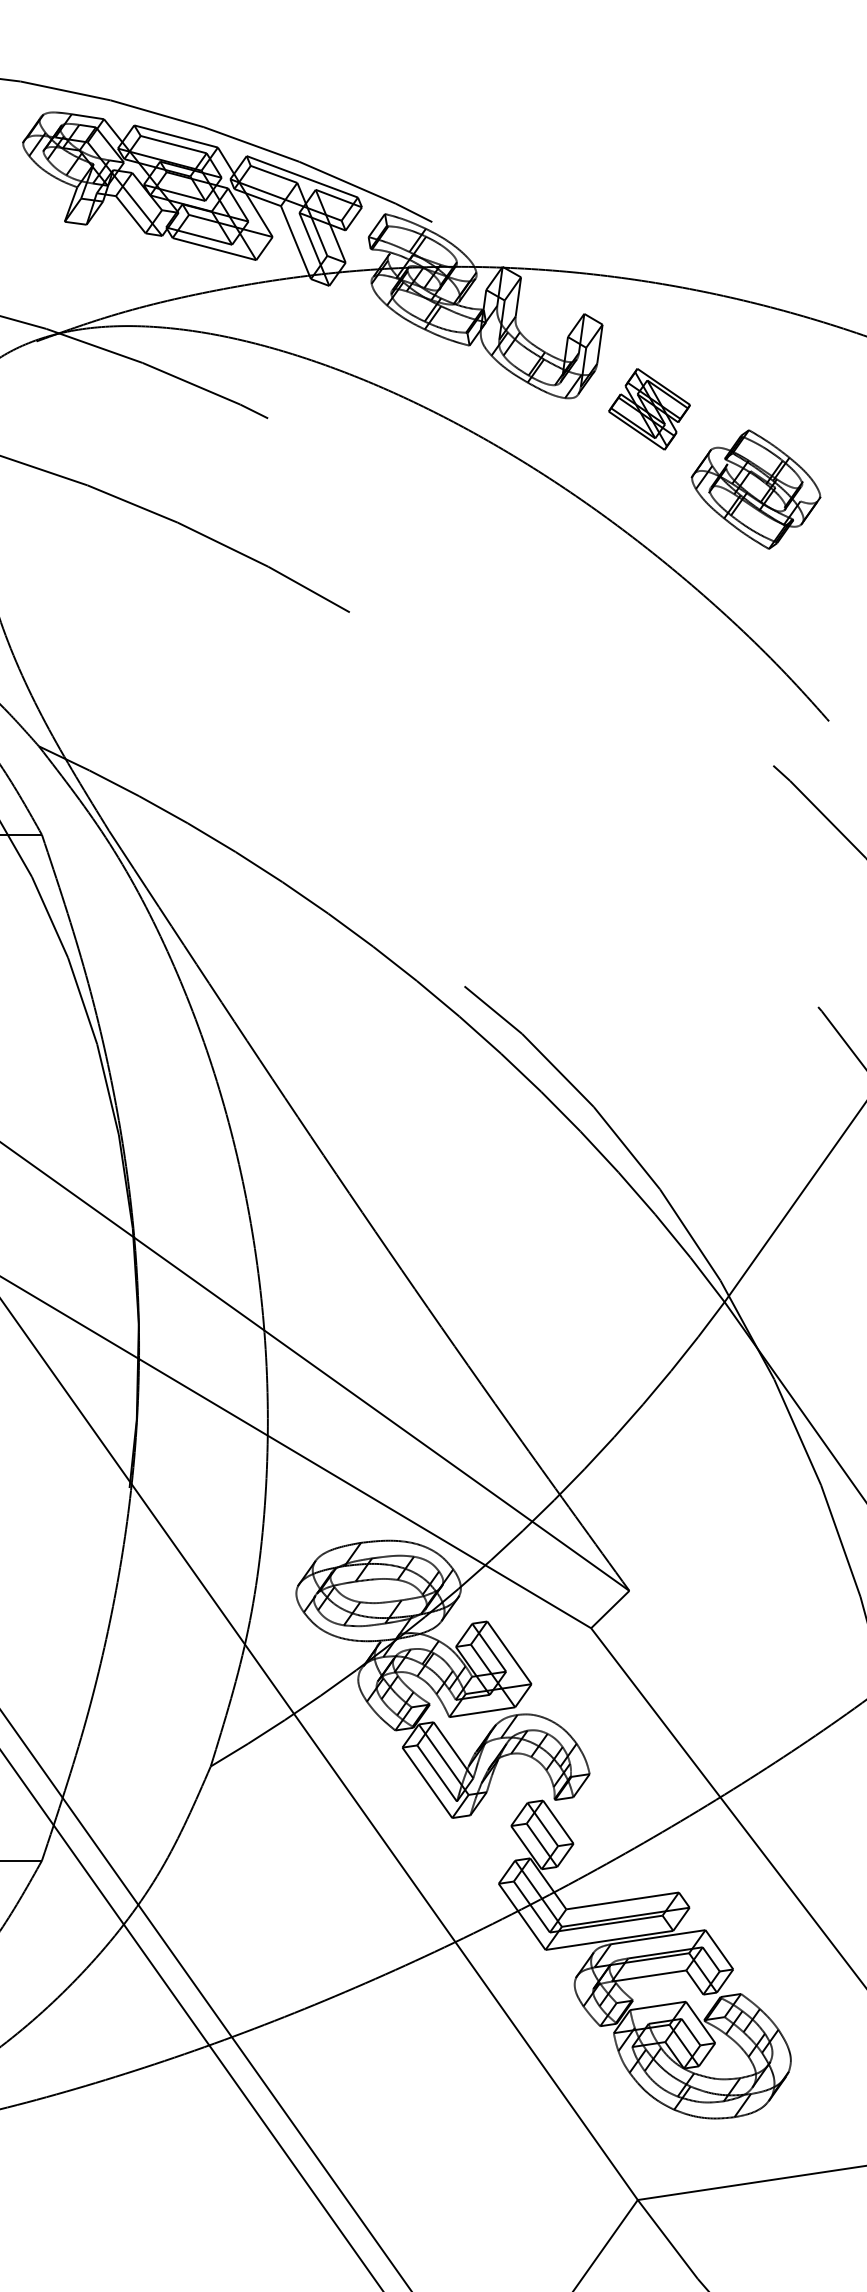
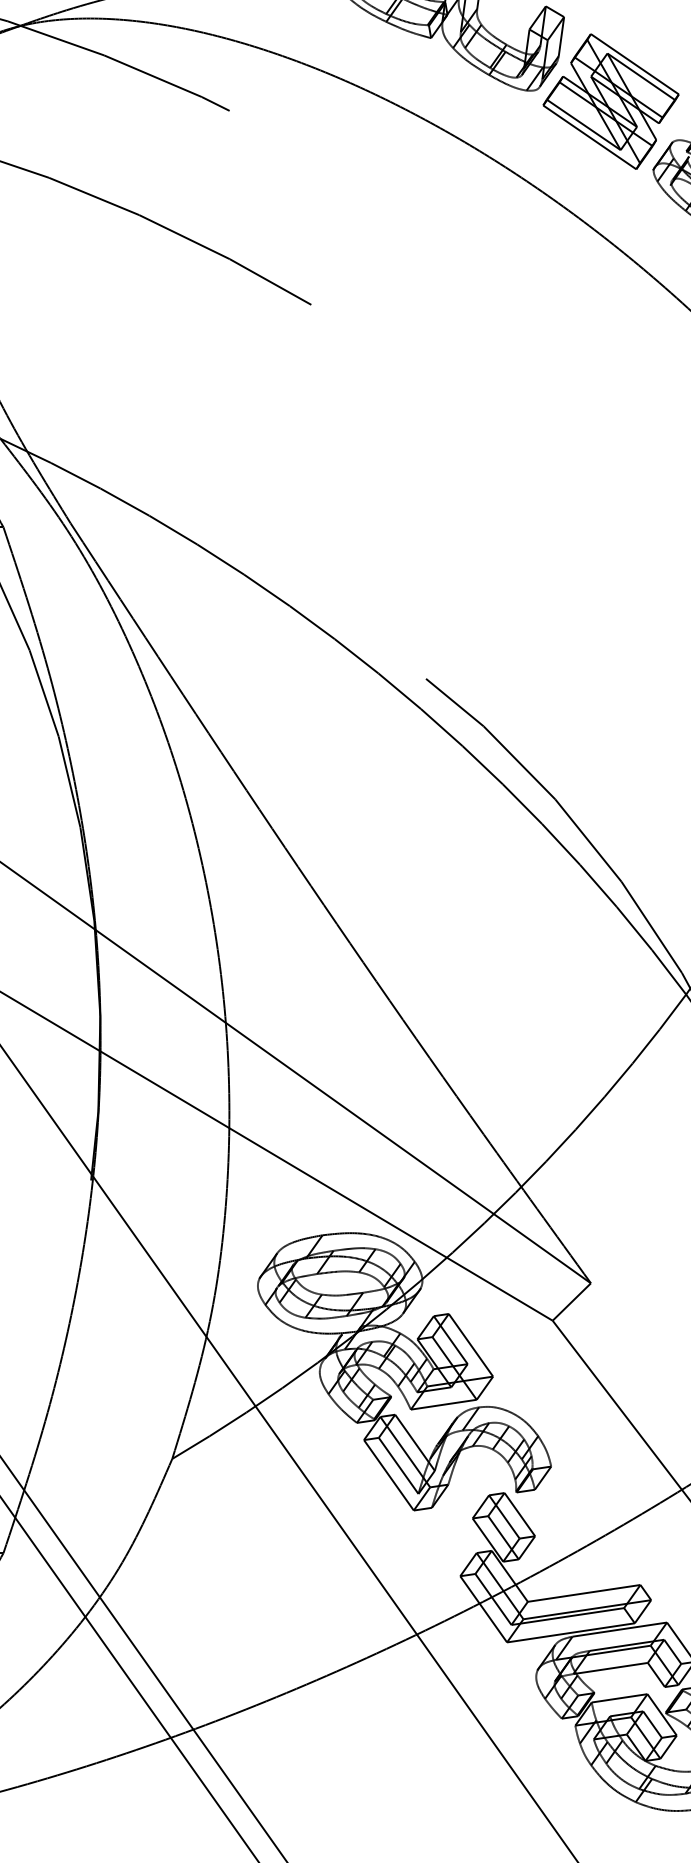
part: (649, 409) -> (611, 101), size x1.67

